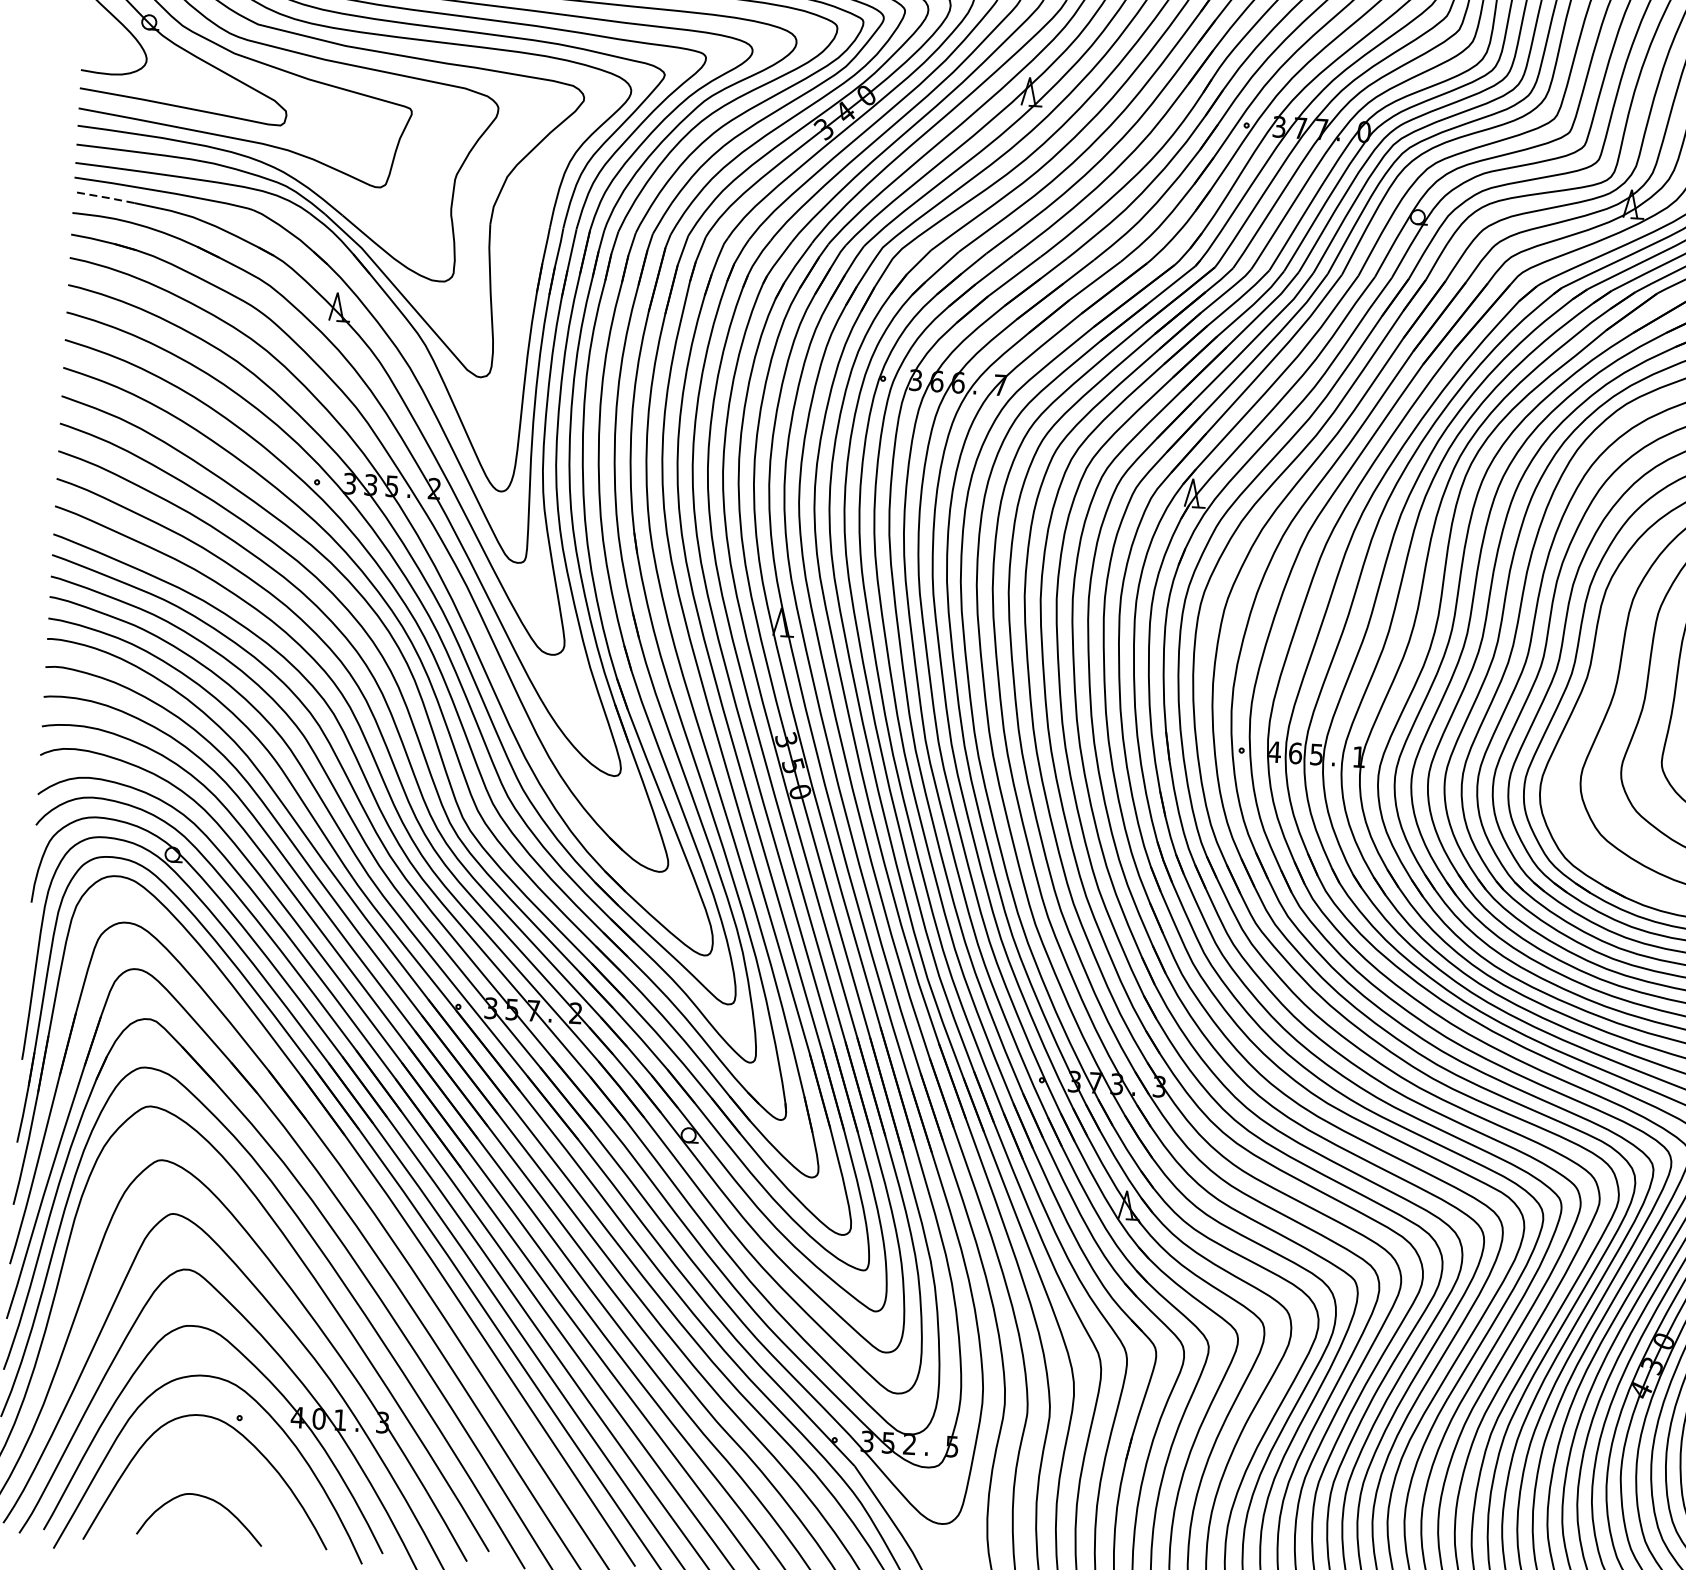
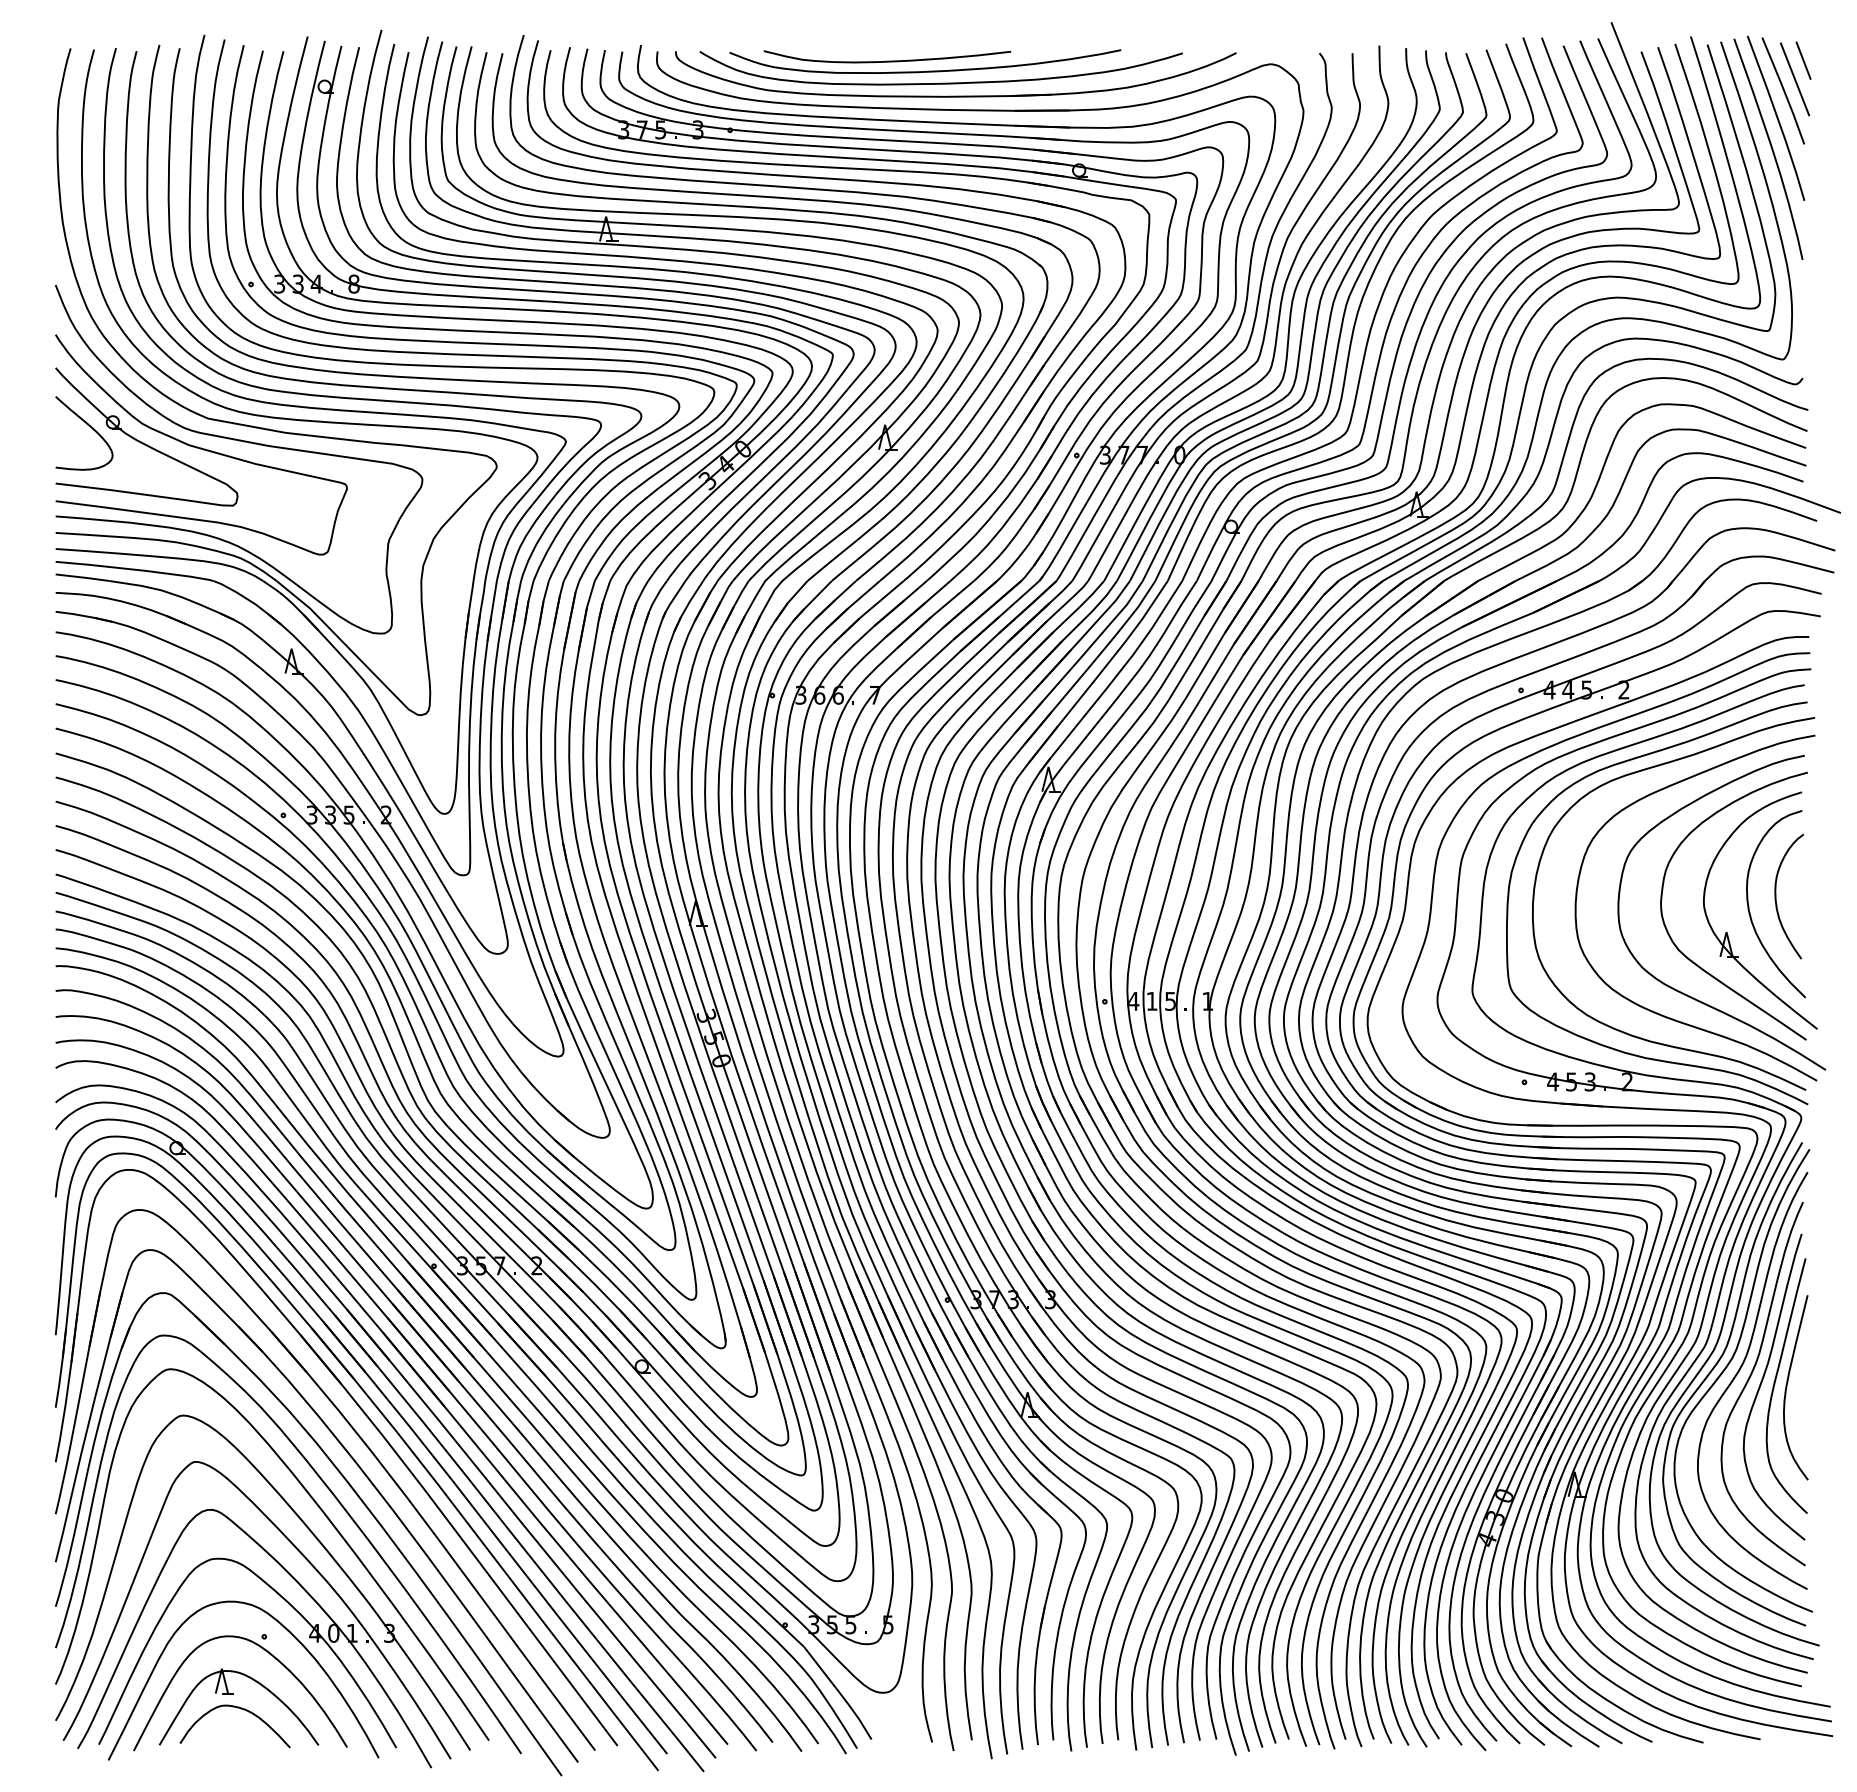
line: (104, 197) -> (82, 577), dashed -> solid
text: (1294, 752) -> (1151, 1000), 6 -> 1
text: (909, 1443) -> (850, 1624), 2 -> 5
part: (200, 1481) -> (233, 1694), added

